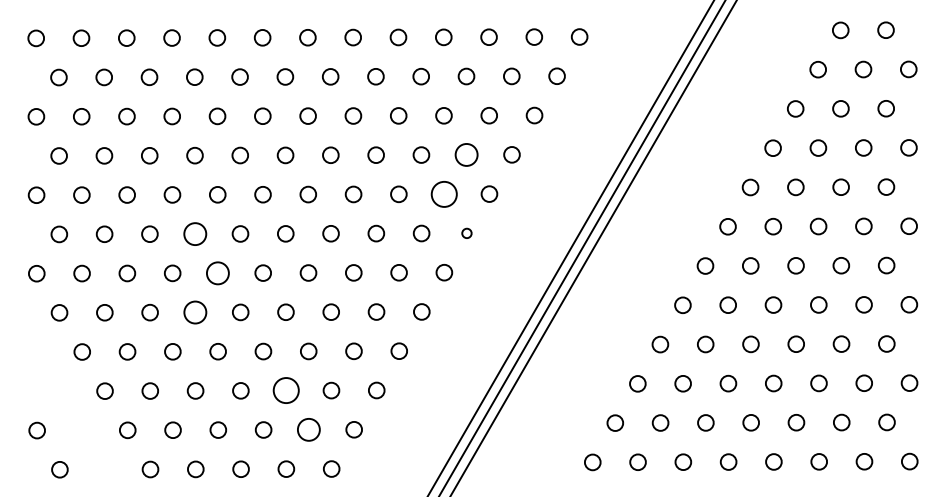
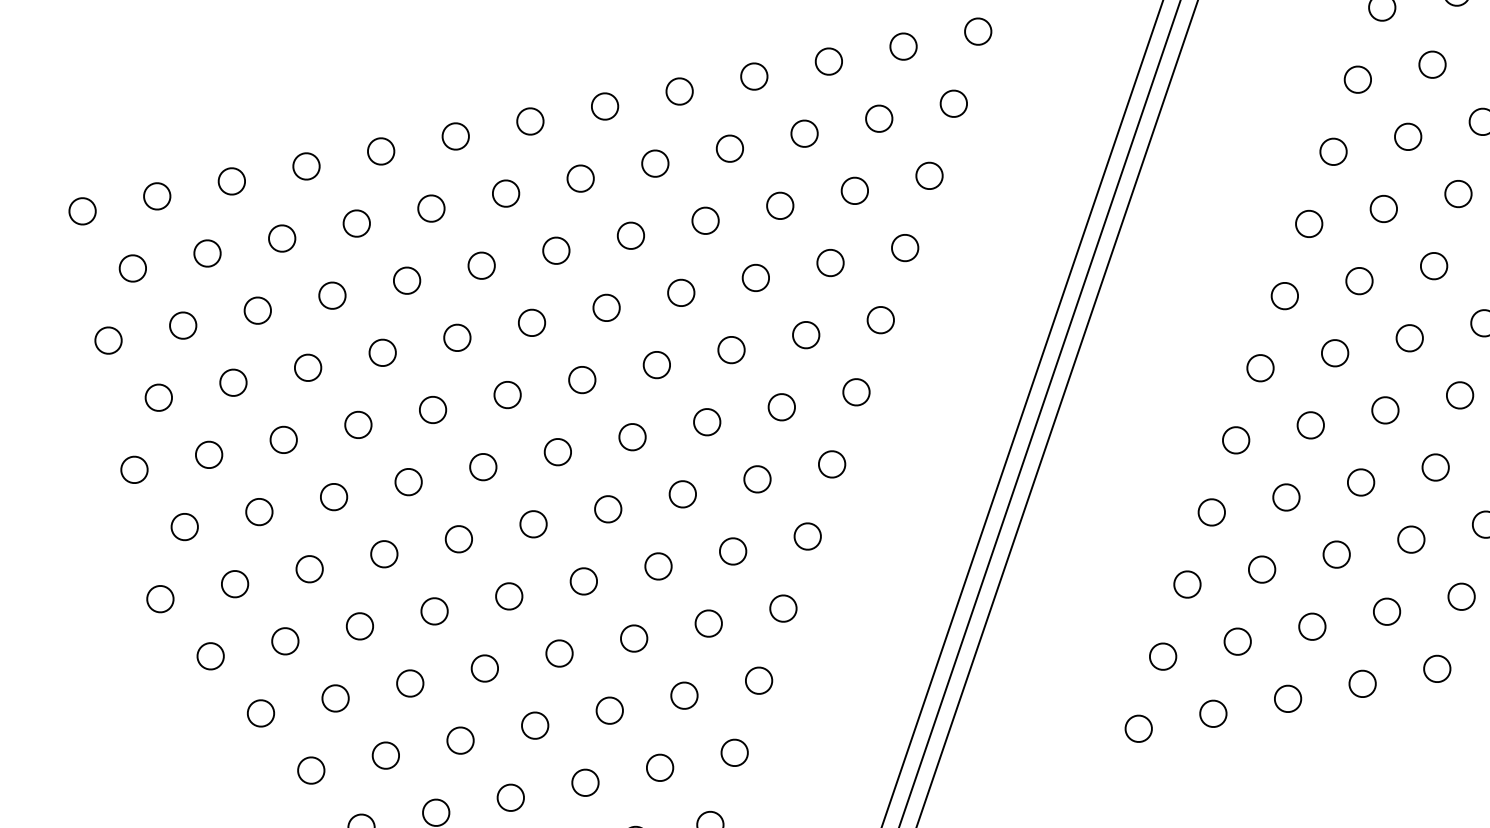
circle: (466, 154) -> (830, 262), size x0.71
circle: (443, 193) -> (804, 334), size x0.62
circle: (194, 233) -> (407, 481), size x0.71
circle: (466, 233) -> (855, 392), size x1.67
circle: (217, 272) -> (457, 538), size x0.71
circle: (195, 312) -> (434, 611), size x0.71
circle: (285, 390) -> (608, 710), size x0.62
circle: (308, 429) -> (659, 767), size x0.71

